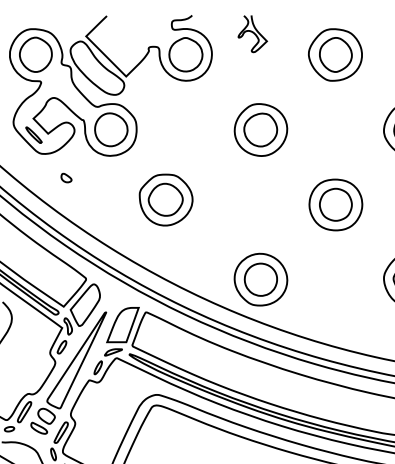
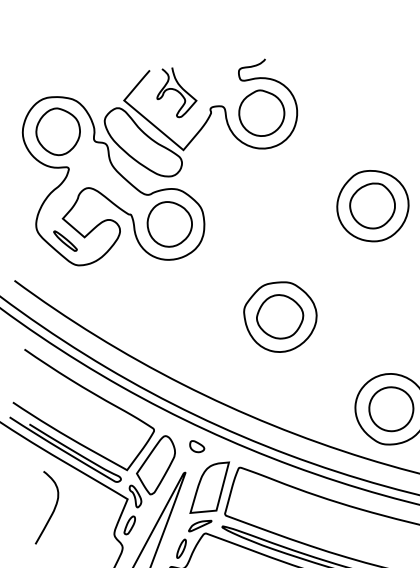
curve: (252, 33) -> (175, 91), moved
part: (66, 177) -> (197, 445), moved
part: (165, 199) -> (279, 316), moved

